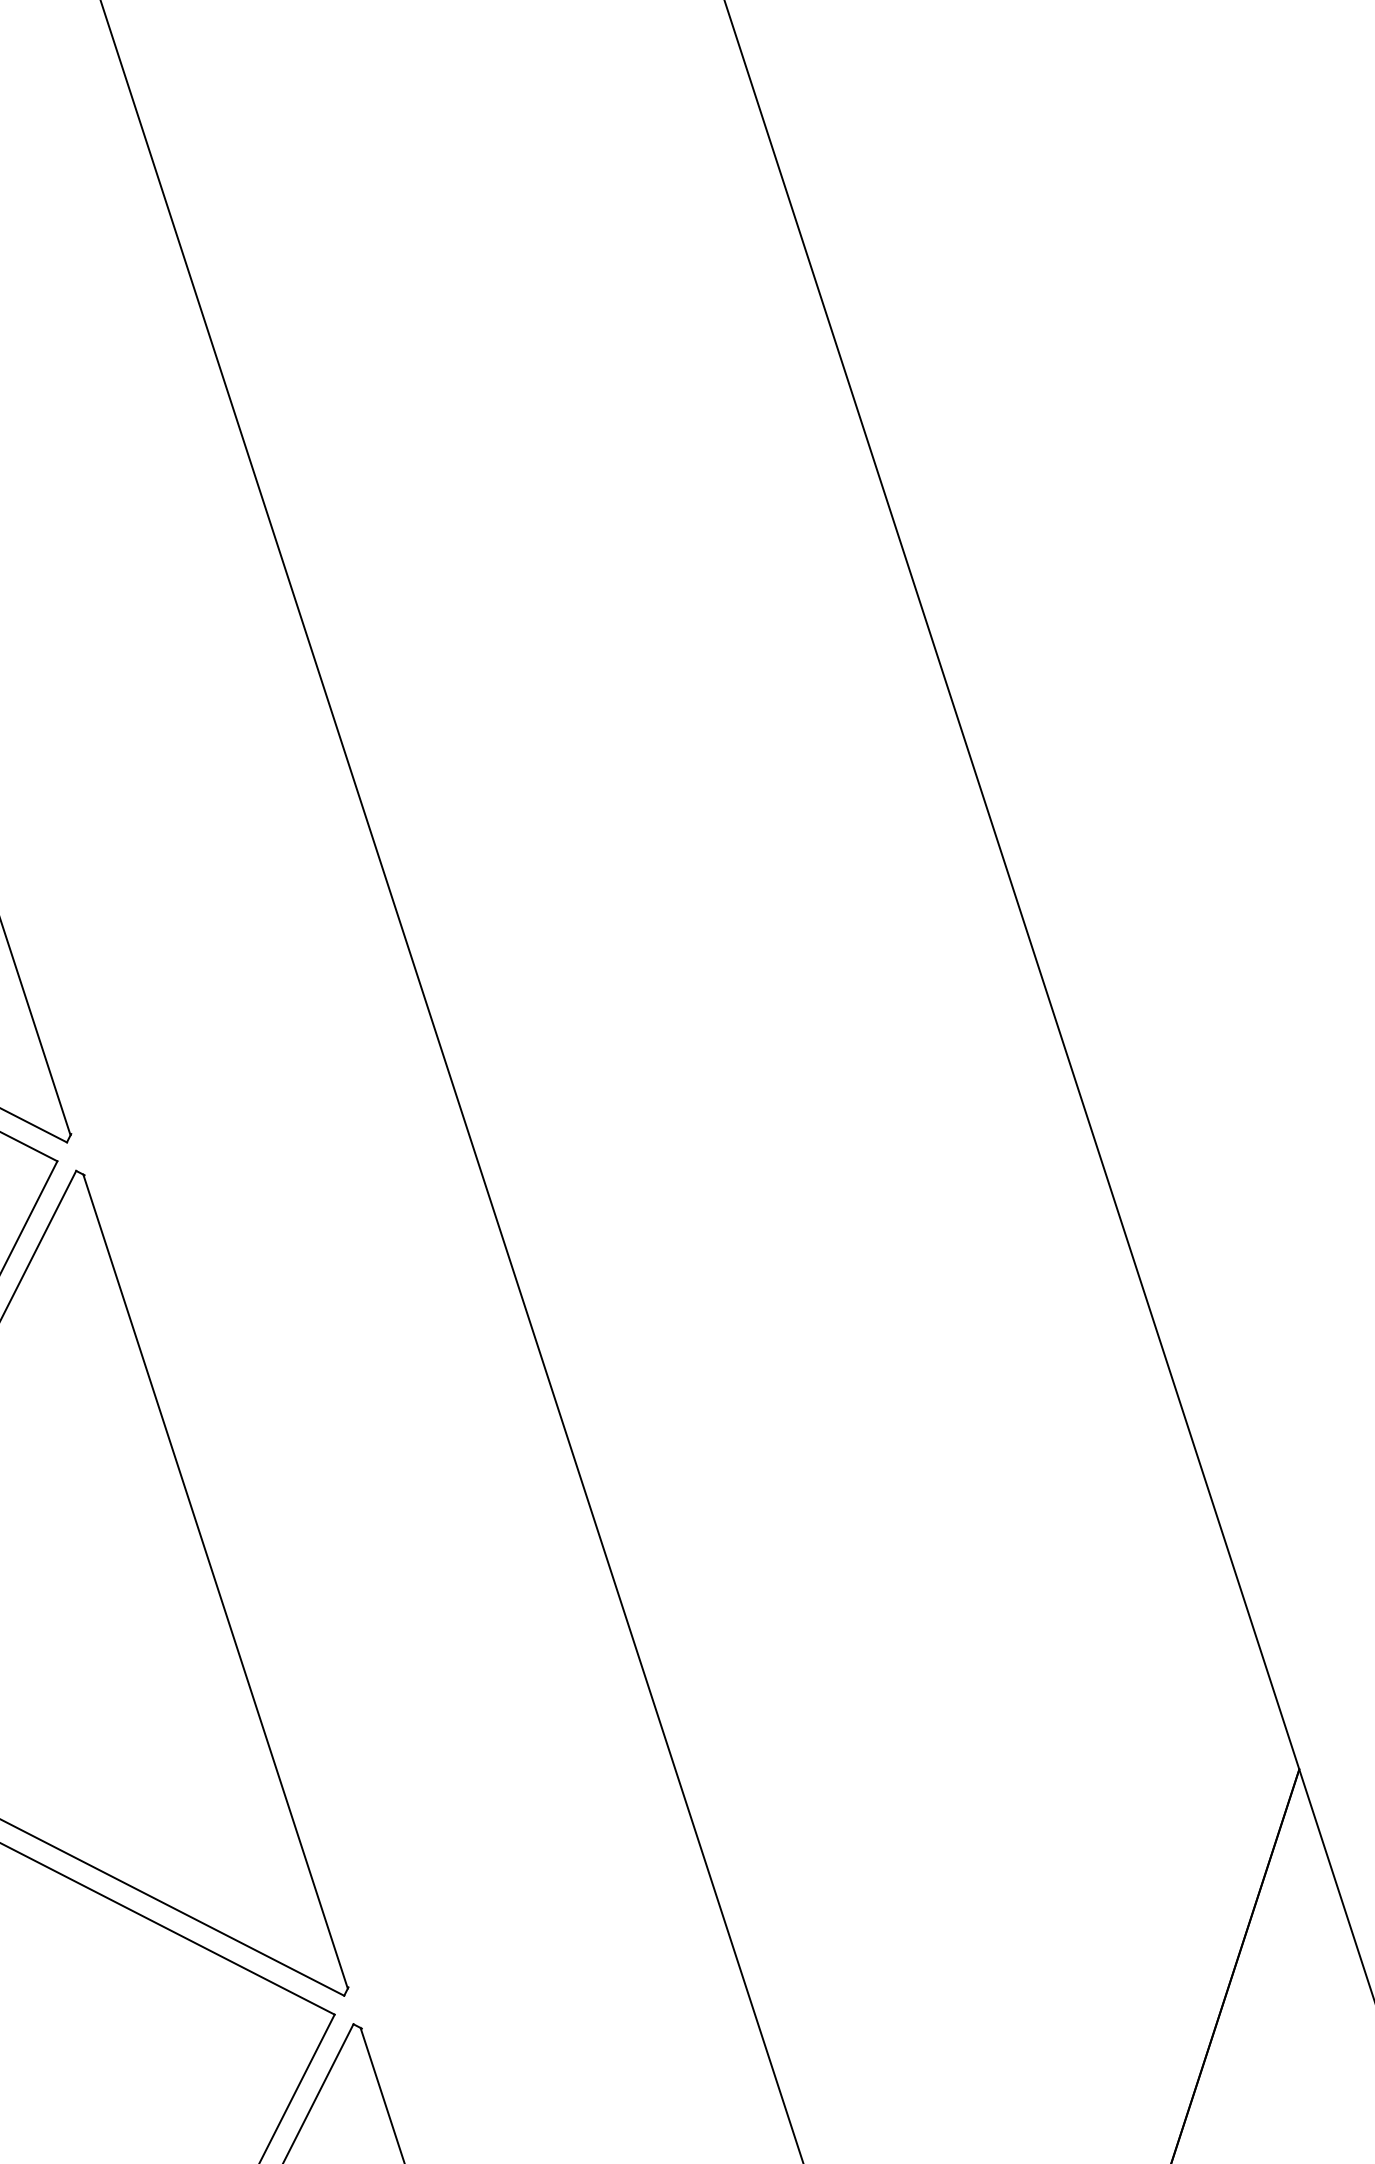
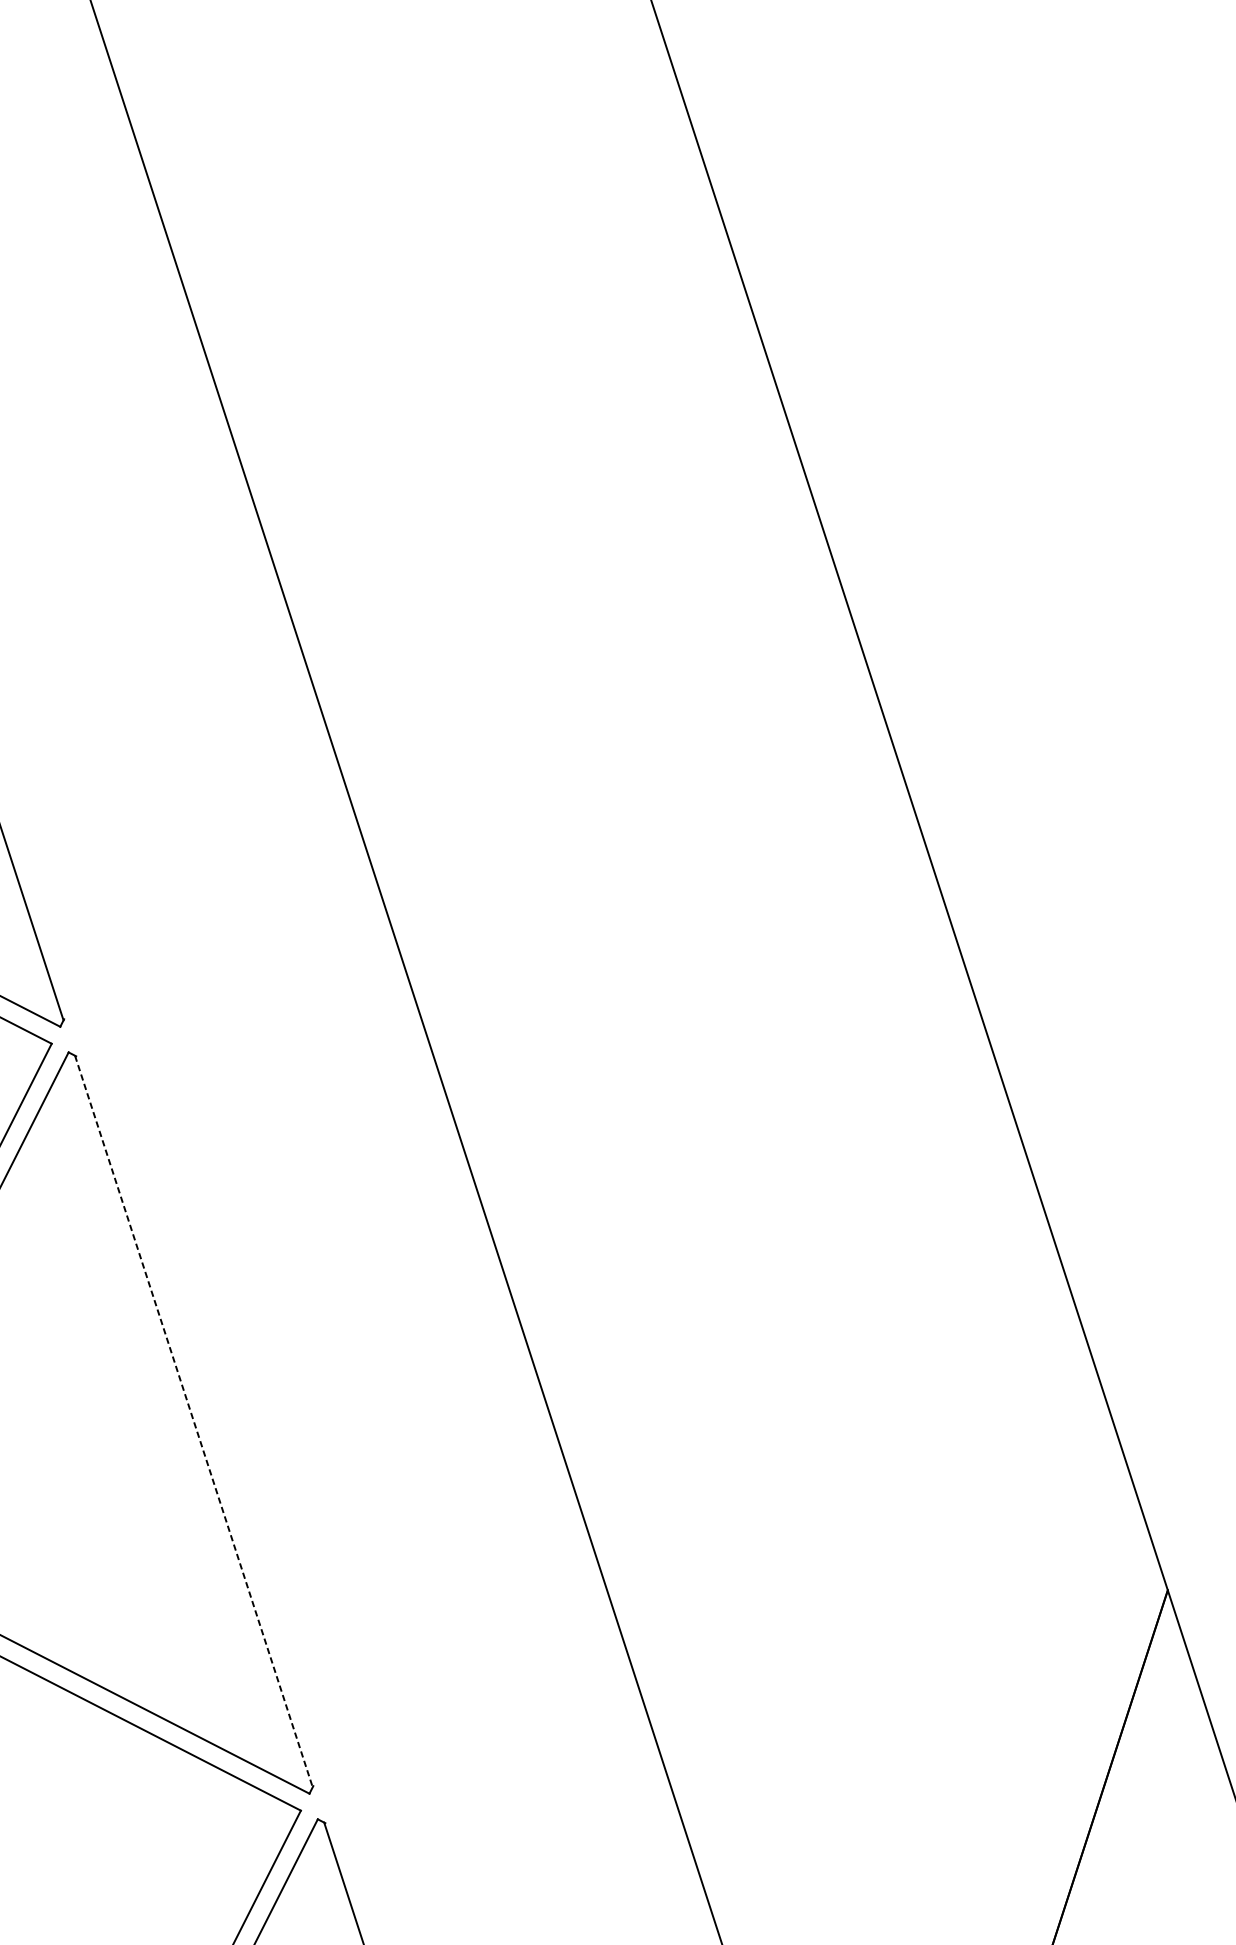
line: (215, 1581) -> (193, 1421), solid -> dashed

